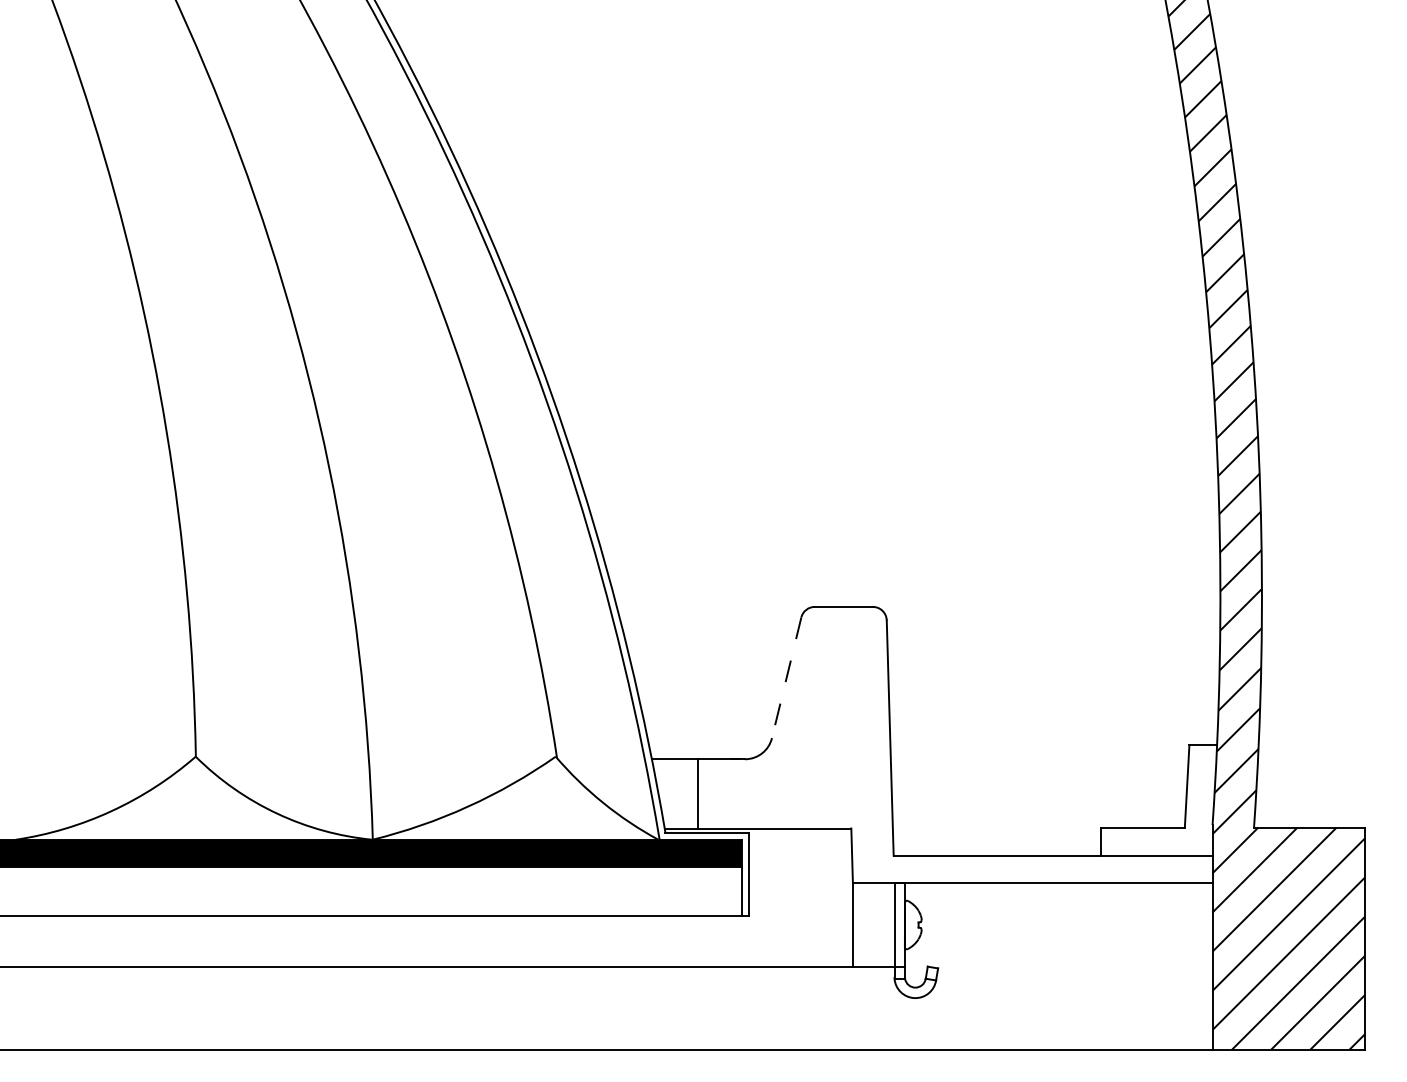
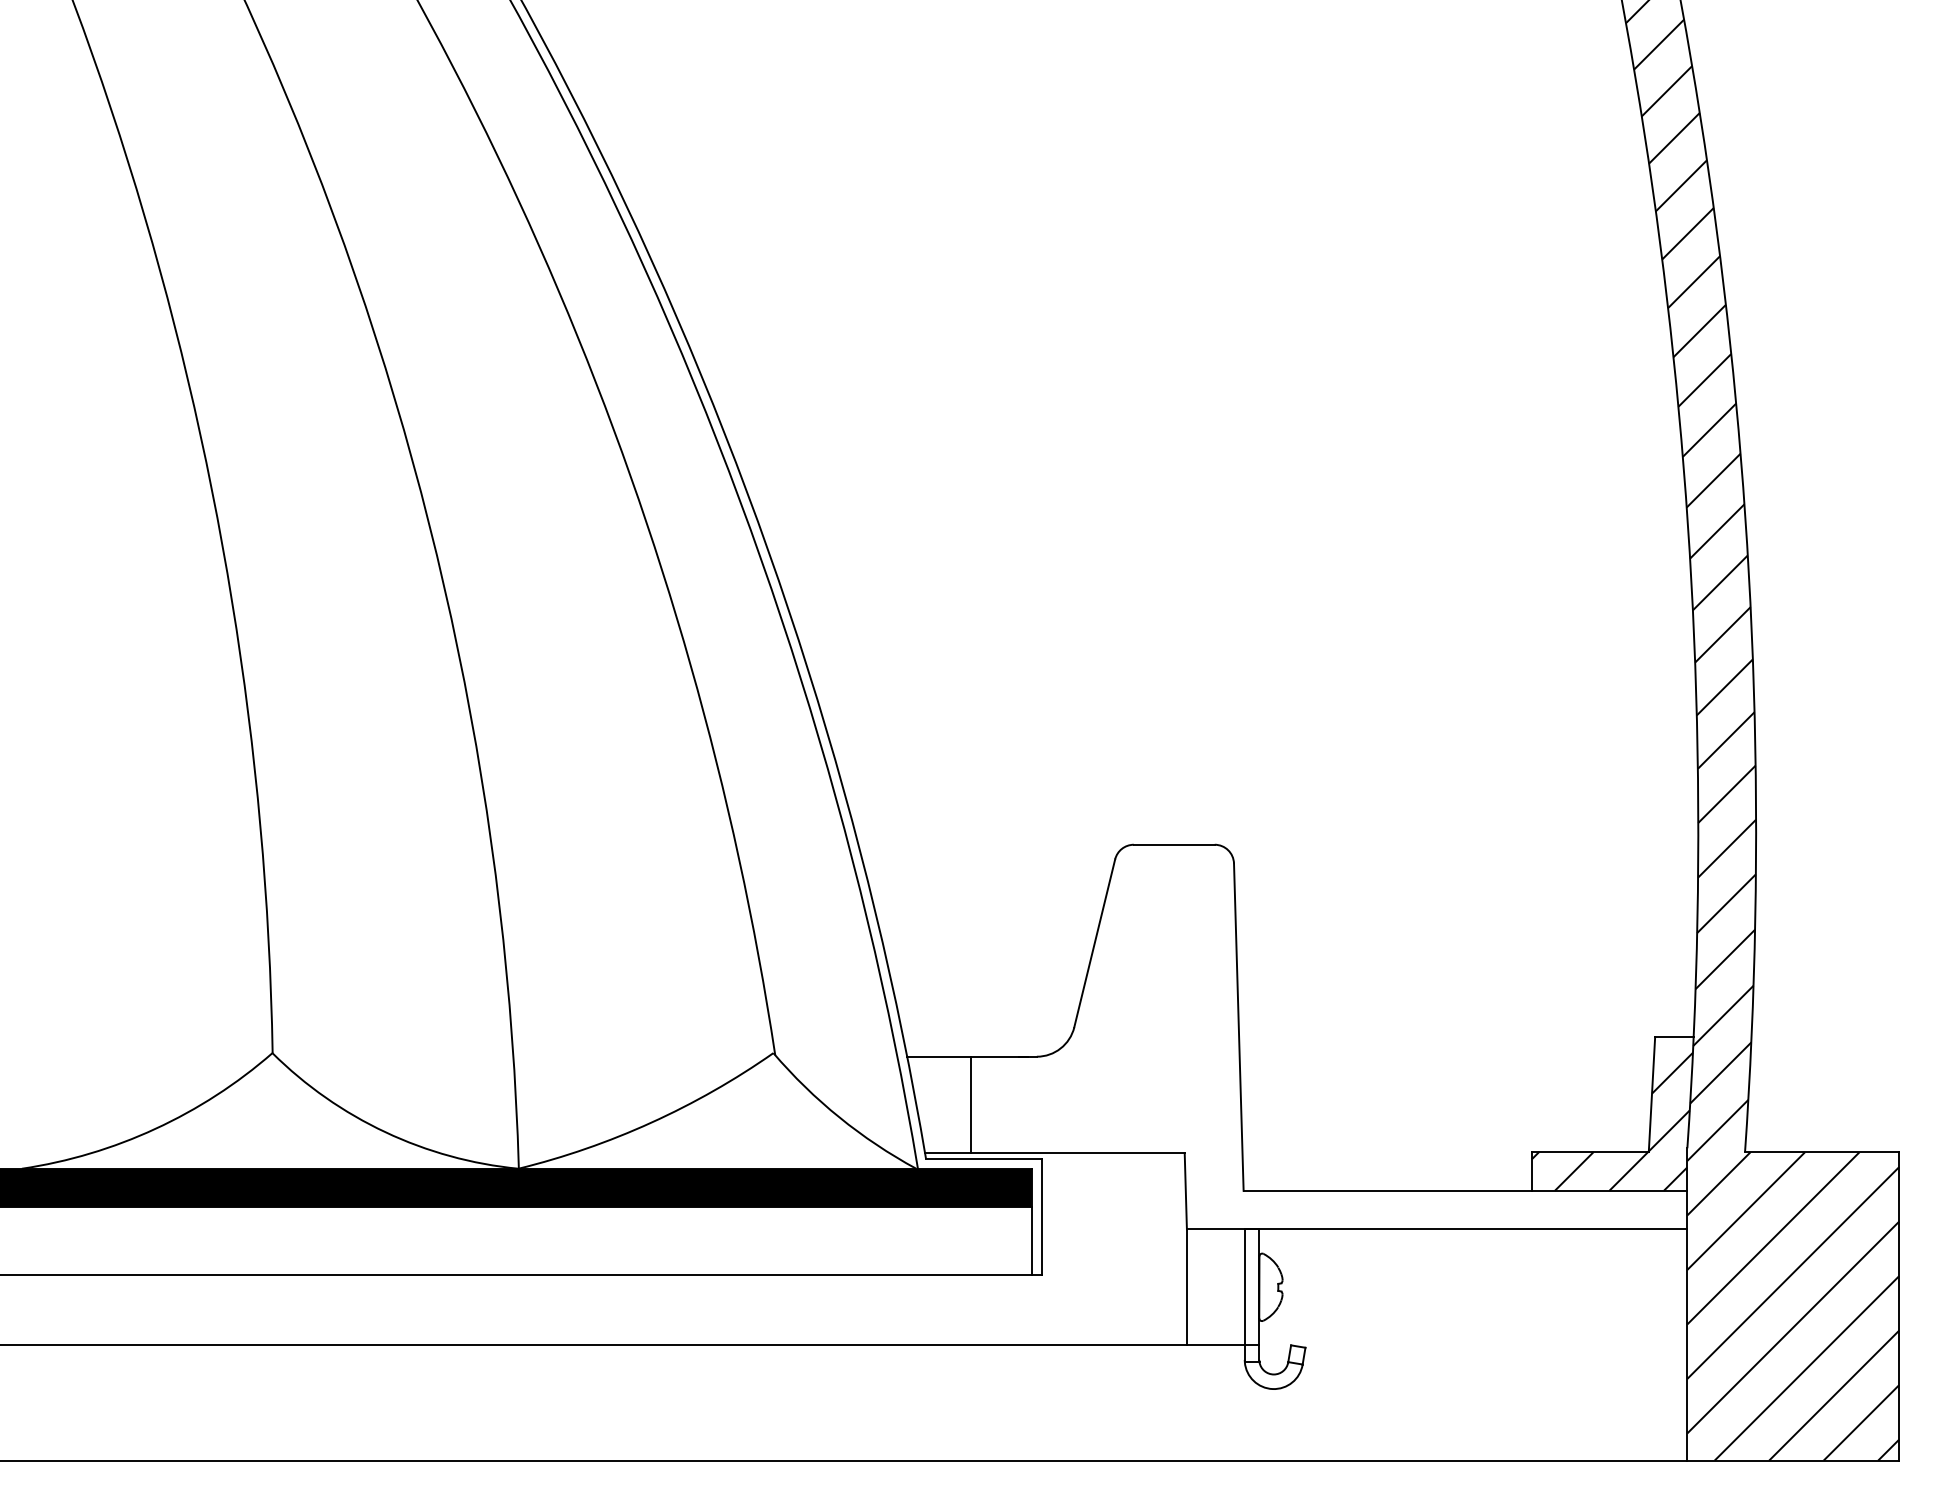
line: (786, 678) -> (1094, 944), dashed -> solid
hatch: (1158, 805) -> (1612, 1121), added

